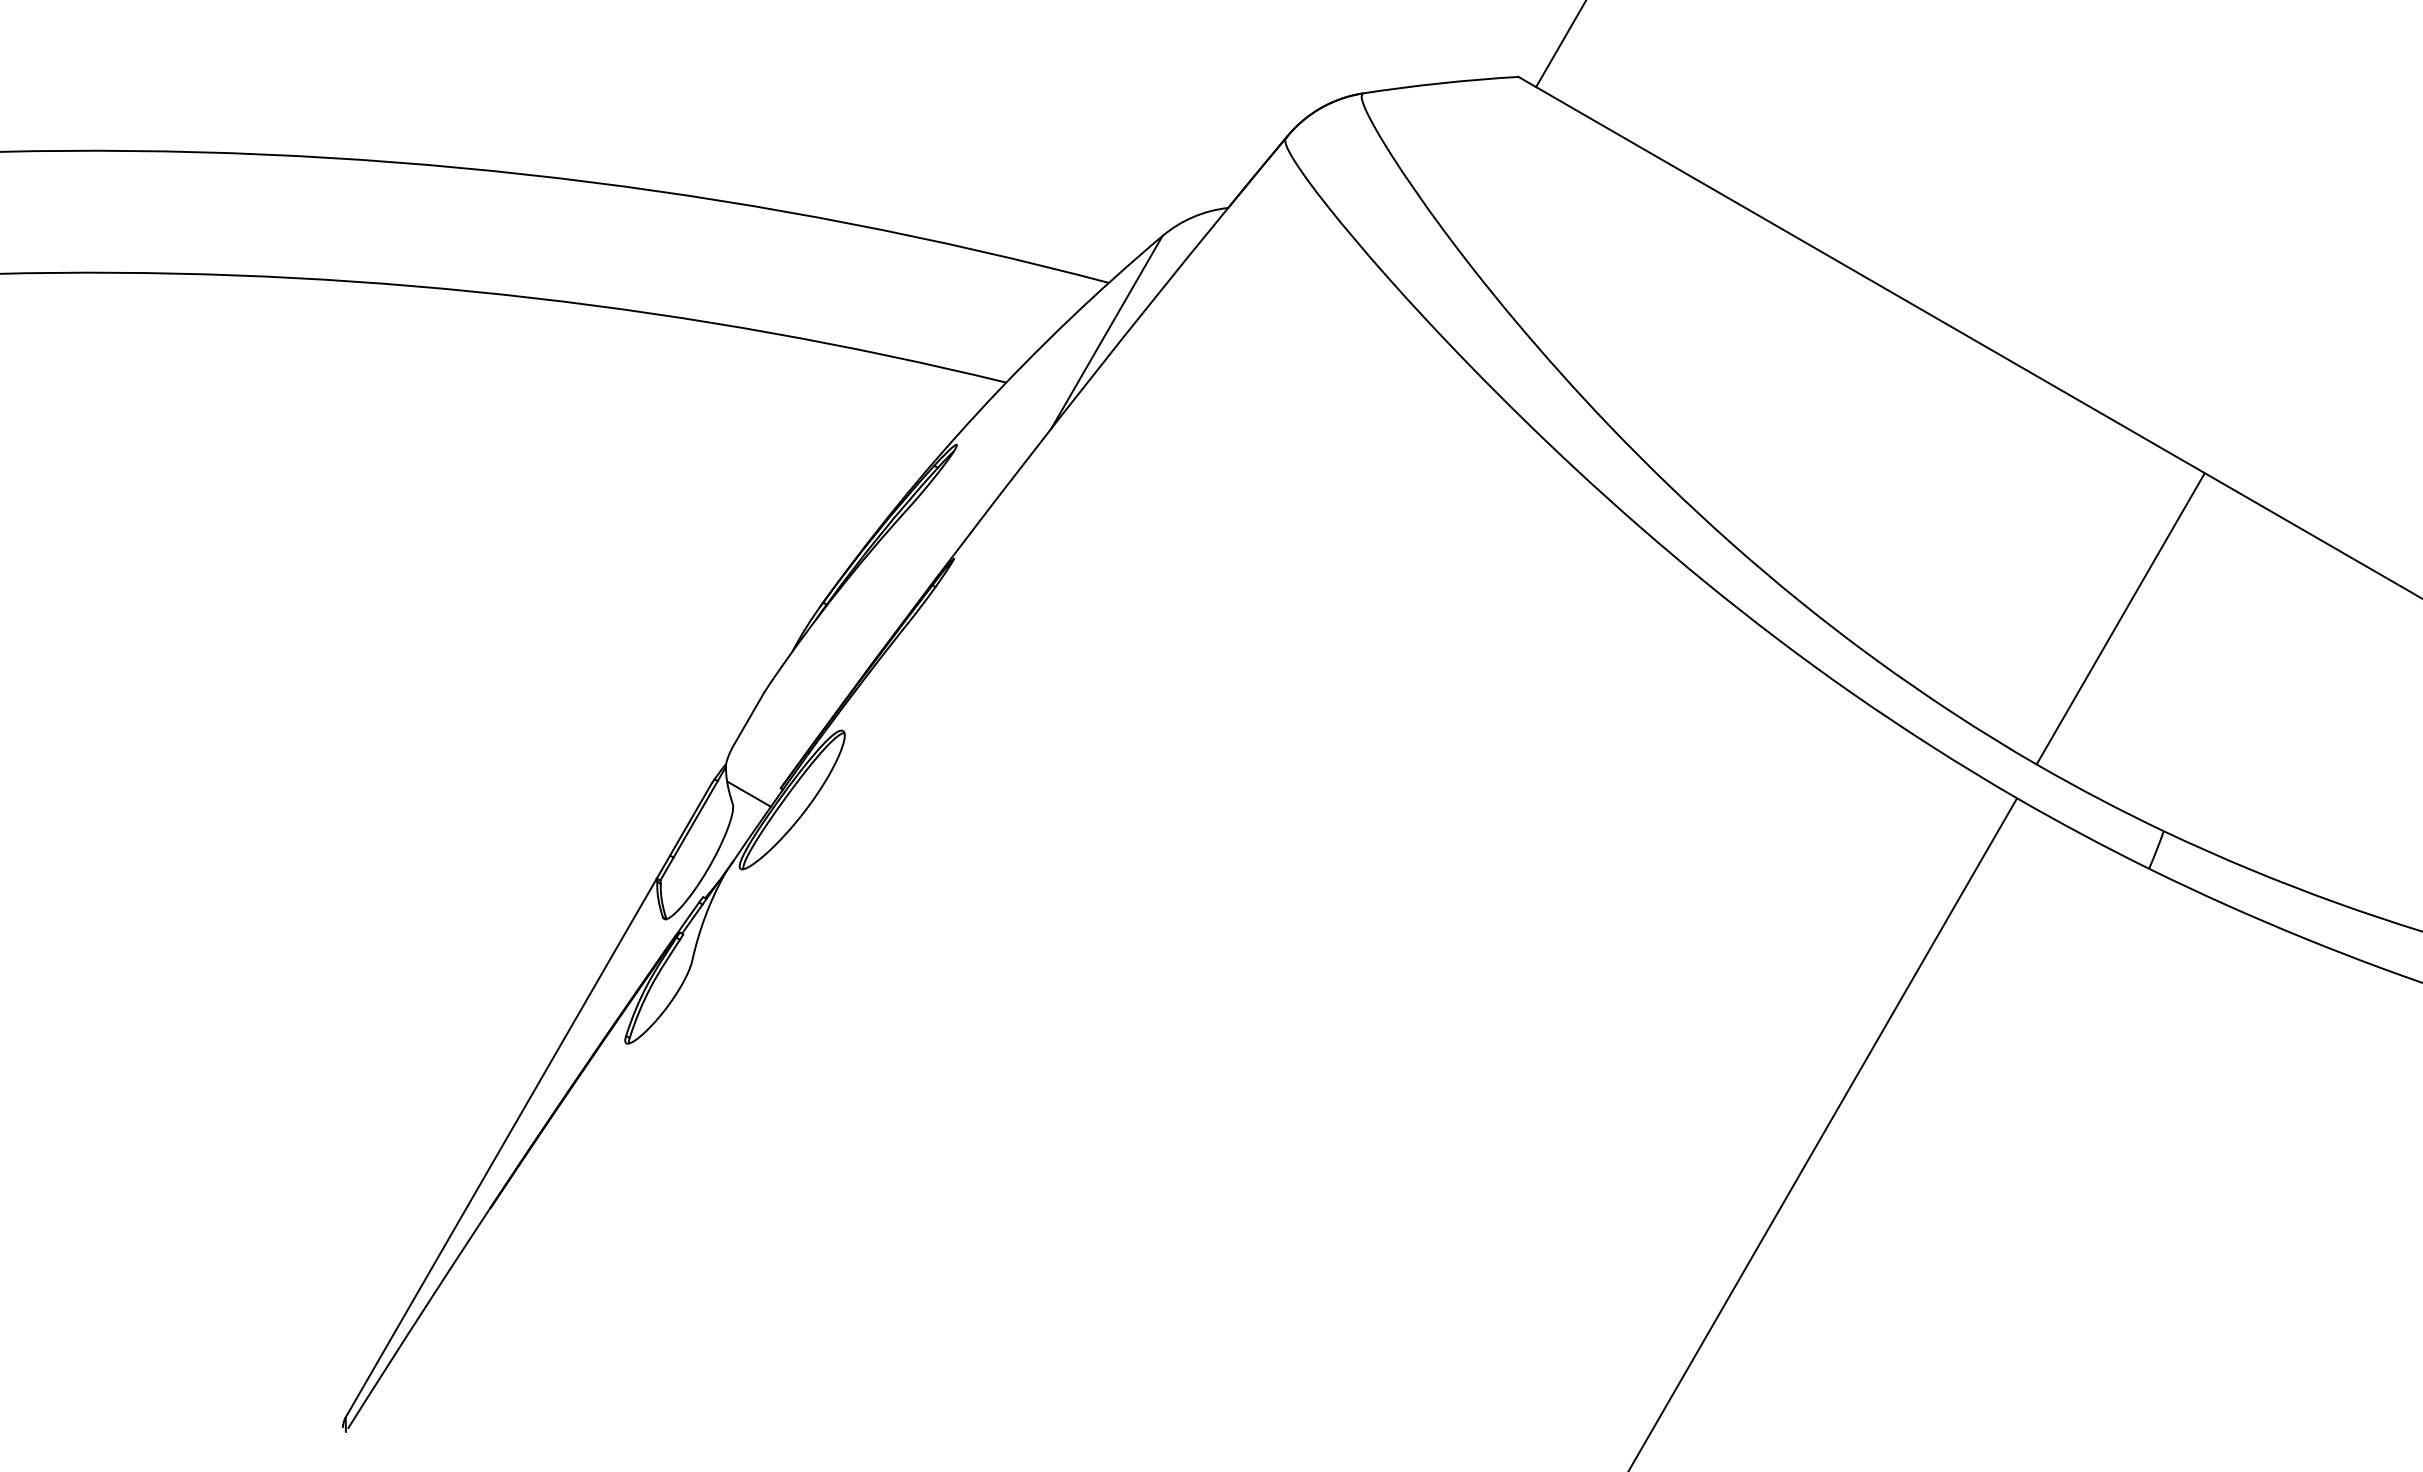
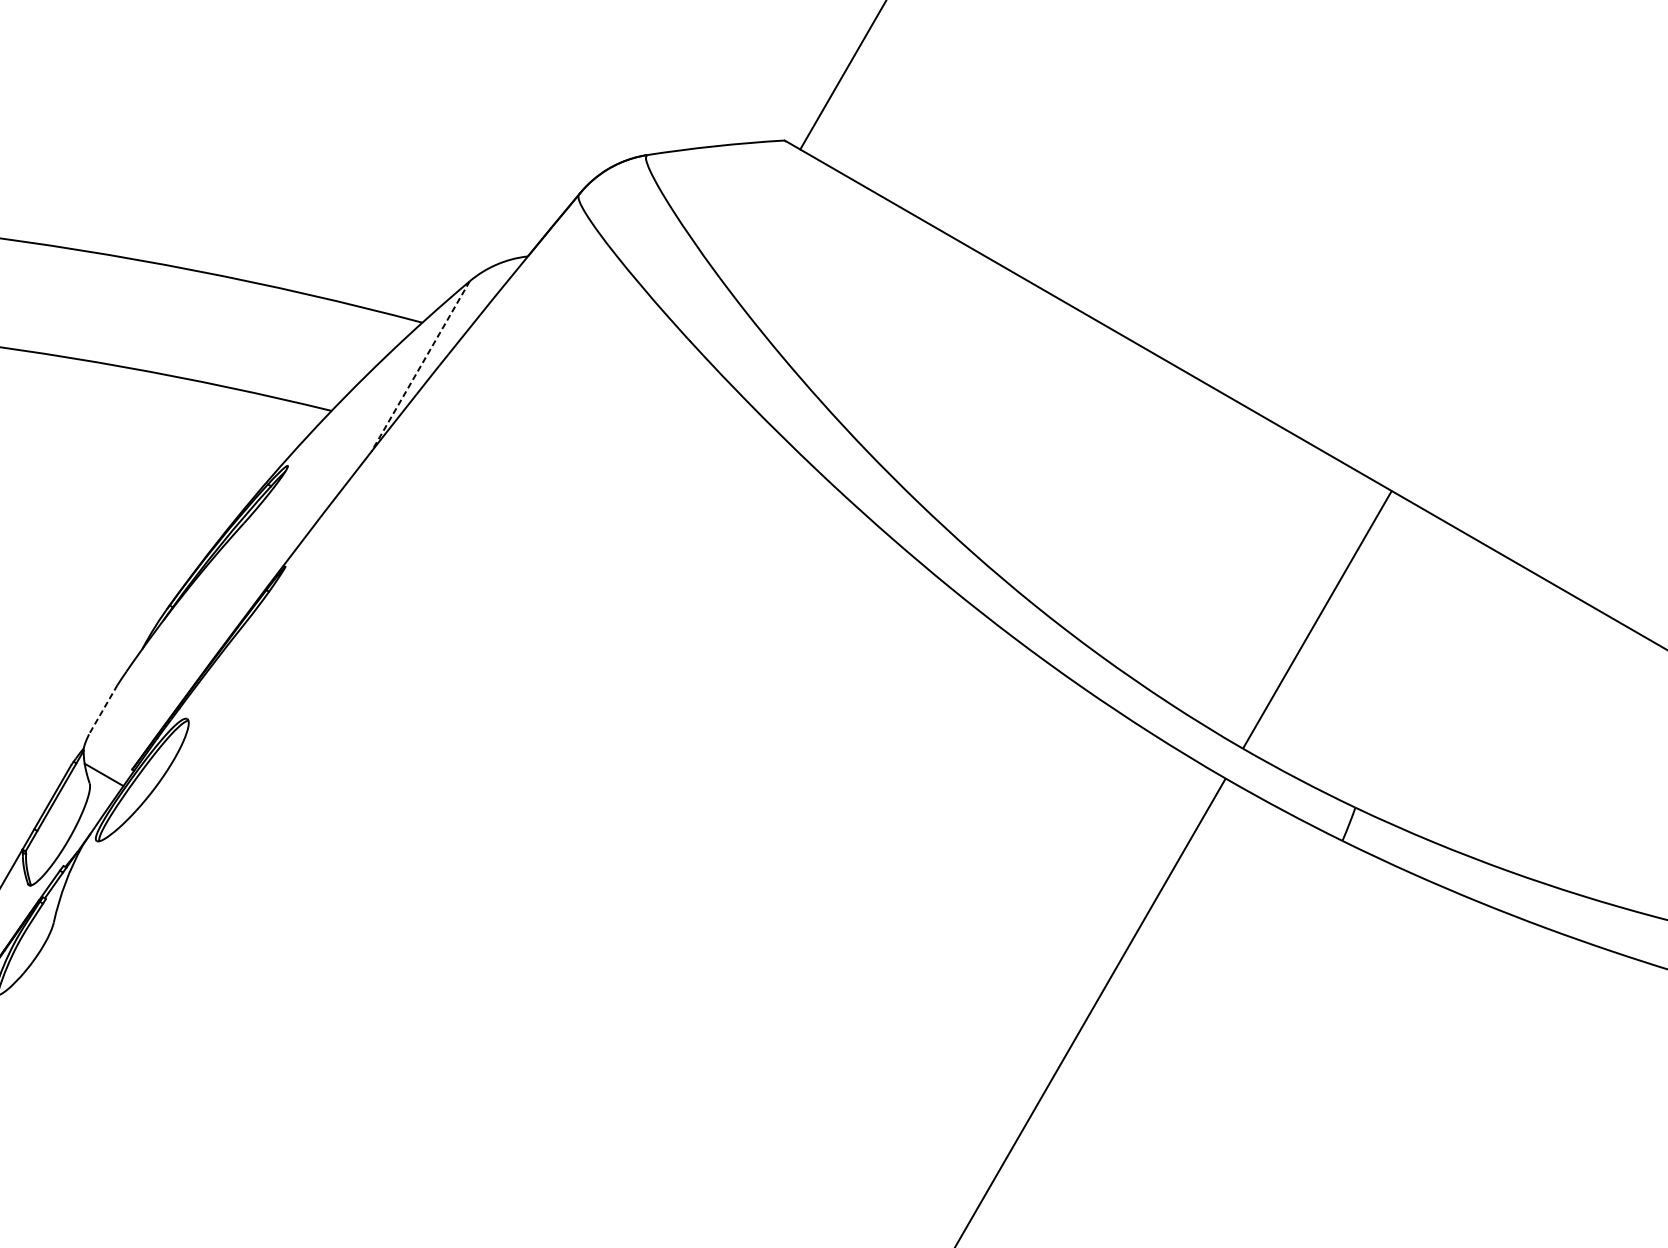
line: (1106, 332) -> (420, 366), solid -> dashed
line: (747, 720) -> (102, 709), solid -> dashed

